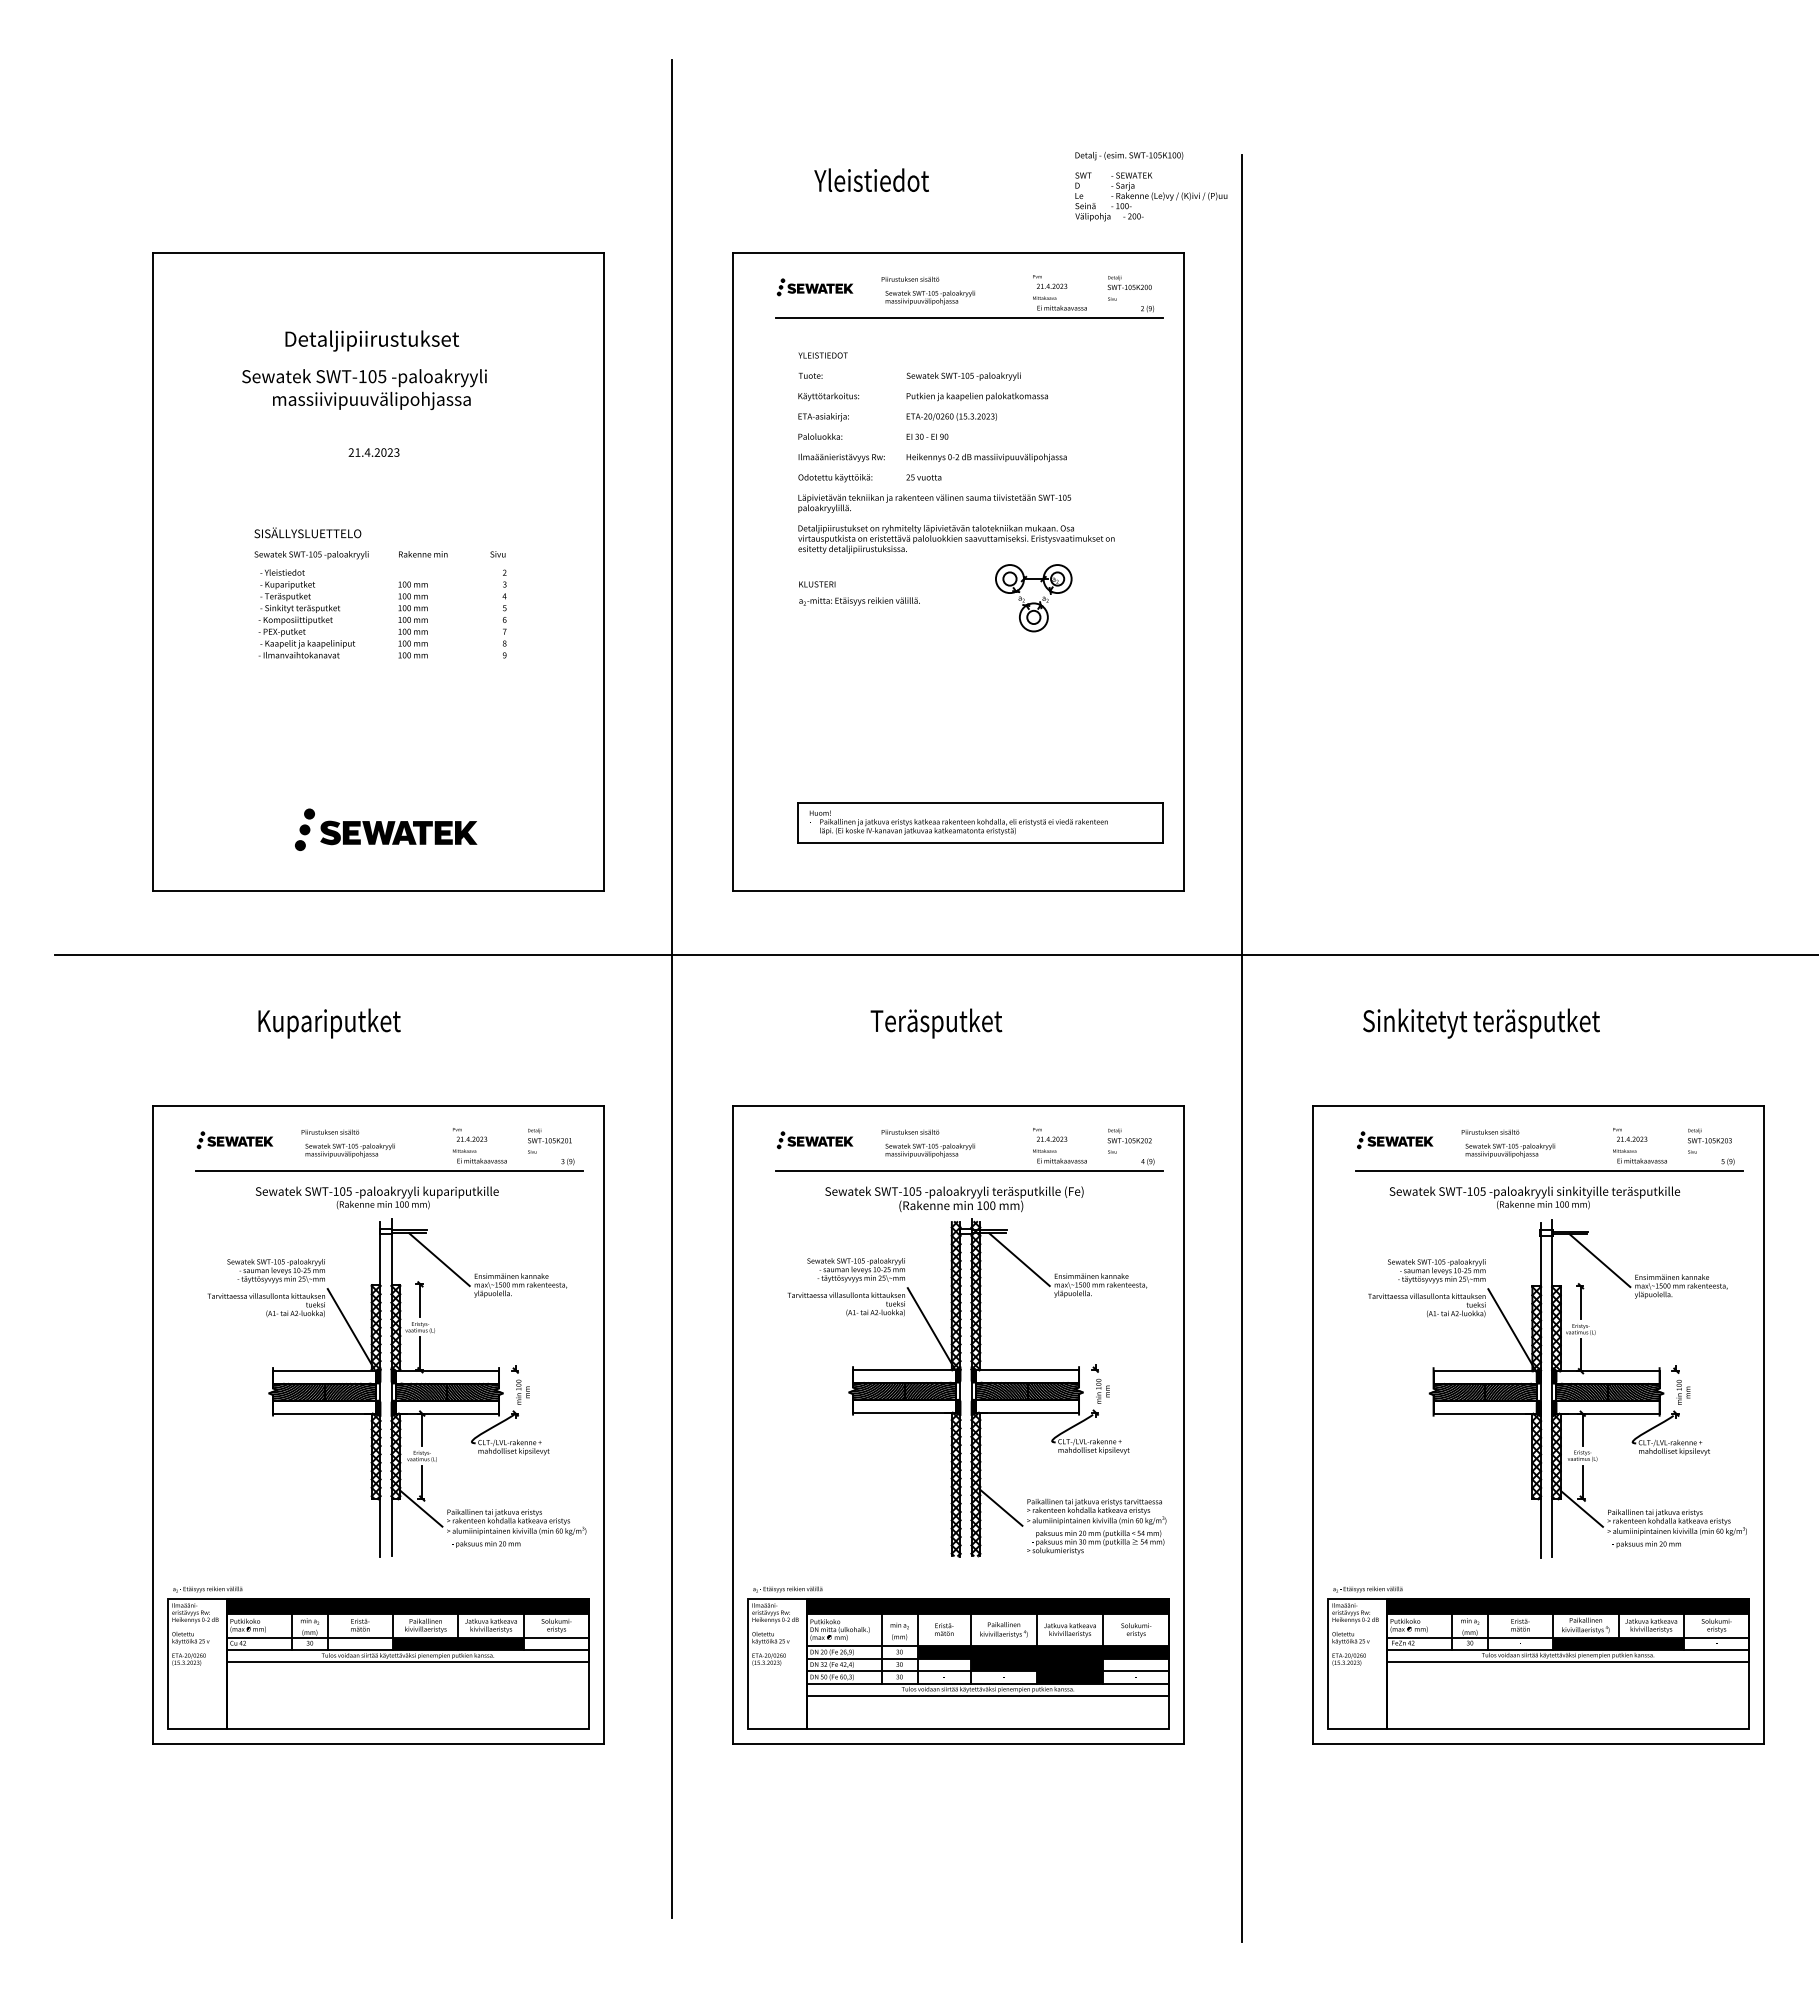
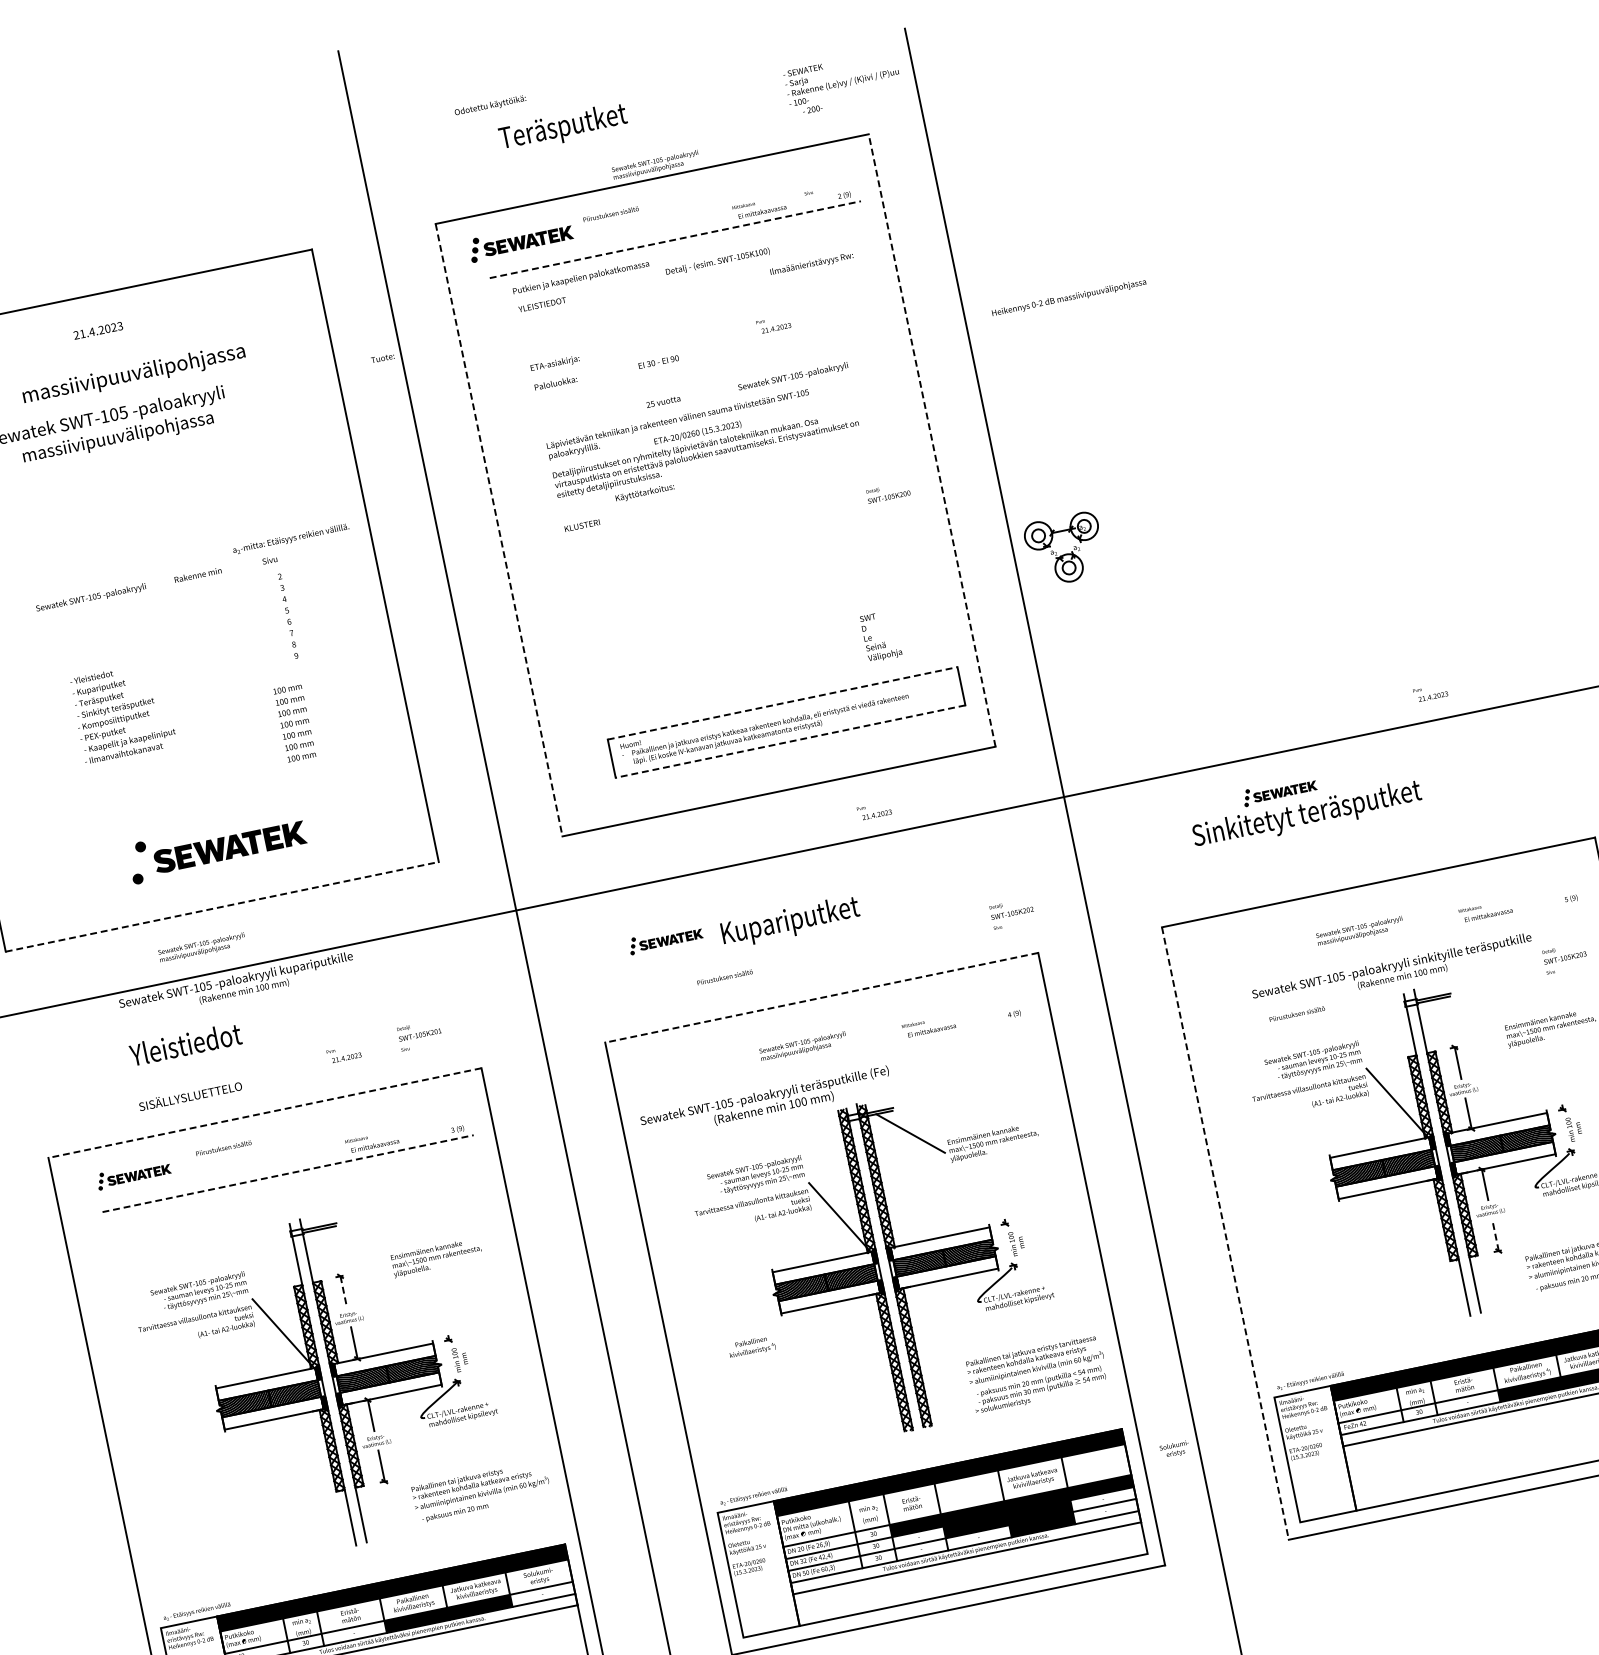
text: (1129, 156) -> (718, 262), moved
text: (880, 183) -> (563, 128), Yleistiedot -> Teräsputket
text: (1092, 196) -> (880, 636), moved
text: (1050, 281) -> (773, 323), moved
text: (1129, 282) -> (887, 492), moved
part: (815, 287) -> (521, 241), size x1.4
text: (929, 297) -> (655, 165), moved
line: (969, 318) -> (675, 240), solid -> dashed
text: (400, 340) -> (133, 374), Detaljipiirustukset -> massiivipuuvälipohjassa
text: (810, 375) -> (382, 357), moved
text: (963, 376) -> (792, 376), moved
text: (828, 396) -> (644, 492), moved
text: (976, 396) -> (580, 277), moved
text: (951, 416) -> (697, 432), moved
text: (373, 452) -> (97, 330), moved
text: (841, 457) -> (811, 264), moved
text: (986, 457) -> (1068, 297), moved
text: (835, 478) -> (490, 106), moved
text: (307, 532) -> (190, 1095), moved
line: (1184, 571) -> (932, 440), solid -> dashed
line: (733, 572) -> (499, 530), solid -> dashed
part: (1033, 598) -> (1065, 549), moved
text: (859, 601) -> (291, 539), moved
text: (306, 613) -> (122, 712), moved
text: (412, 619) -> (293, 722), moved
line: (981, 803) -> (783, 703), solid -> dashed
fill: (304, 829) -> (138, 862), removed
line: (980, 843) -> (790, 741), solid -> dashed
line: (378, 890) -> (221, 906), solid -> dashed
text: (328, 1023) -> (200, 1044), Kupariputket -> Yleistiedot
text: (942, 1023) -> (789, 922), Teräsputket -> Kupariputket
line: (378, 1105) -> (264, 1113), solid -> dashed
line: (958, 1105) -> (821, 997), solid -> dashed
text: (910, 1131) -> (724, 976), moved
text: (1490, 1131) -> (1297, 1013), moved
text: (470, 1134) -> (344, 1053), moved
text: (1050, 1134) -> (874, 810), moved
text: (1630, 1134) -> (1430, 692), moved
text: (549, 1140) -> (419, 1034), moved
part: (815, 1140) -> (666, 939), moved
text: (1129, 1140) -> (1012, 913), moved
part: (1395, 1140) -> (1280, 791), moved
text: (1709, 1140) -> (1564, 957), moved
text: (349, 1150) -> (201, 947), moved
line: (389, 1170) -> (288, 1173), solid -> dashed
line: (969, 1170) -> (844, 1057), removed
line: (1549, 1170) -> (1401, 942), removed
text: (376, 1197) -> (236, 985), moved
text: (954, 1199) -> (766, 1103), moved
line: (439, 1259) -> (353, 1248), removed
line: (1599, 1260) -> (1467, 1019), removed
line: (420, 1301) -> (344, 1292), solid -> dashed
line: (1313, 1425) -> (1225, 1234), solid -> dashed
line: (1582, 1481) -> (1495, 1234), solid -> dashed
line: (1001, 1507) -> (942, 1375), removed
line: (421, 1508) -> (386, 1491), removed
line: (1581, 1508) -> (1499, 1260), removed
text: (1003, 1629) -> (751, 1346), moved
text: (1136, 1630) -> (1175, 1449), moved

